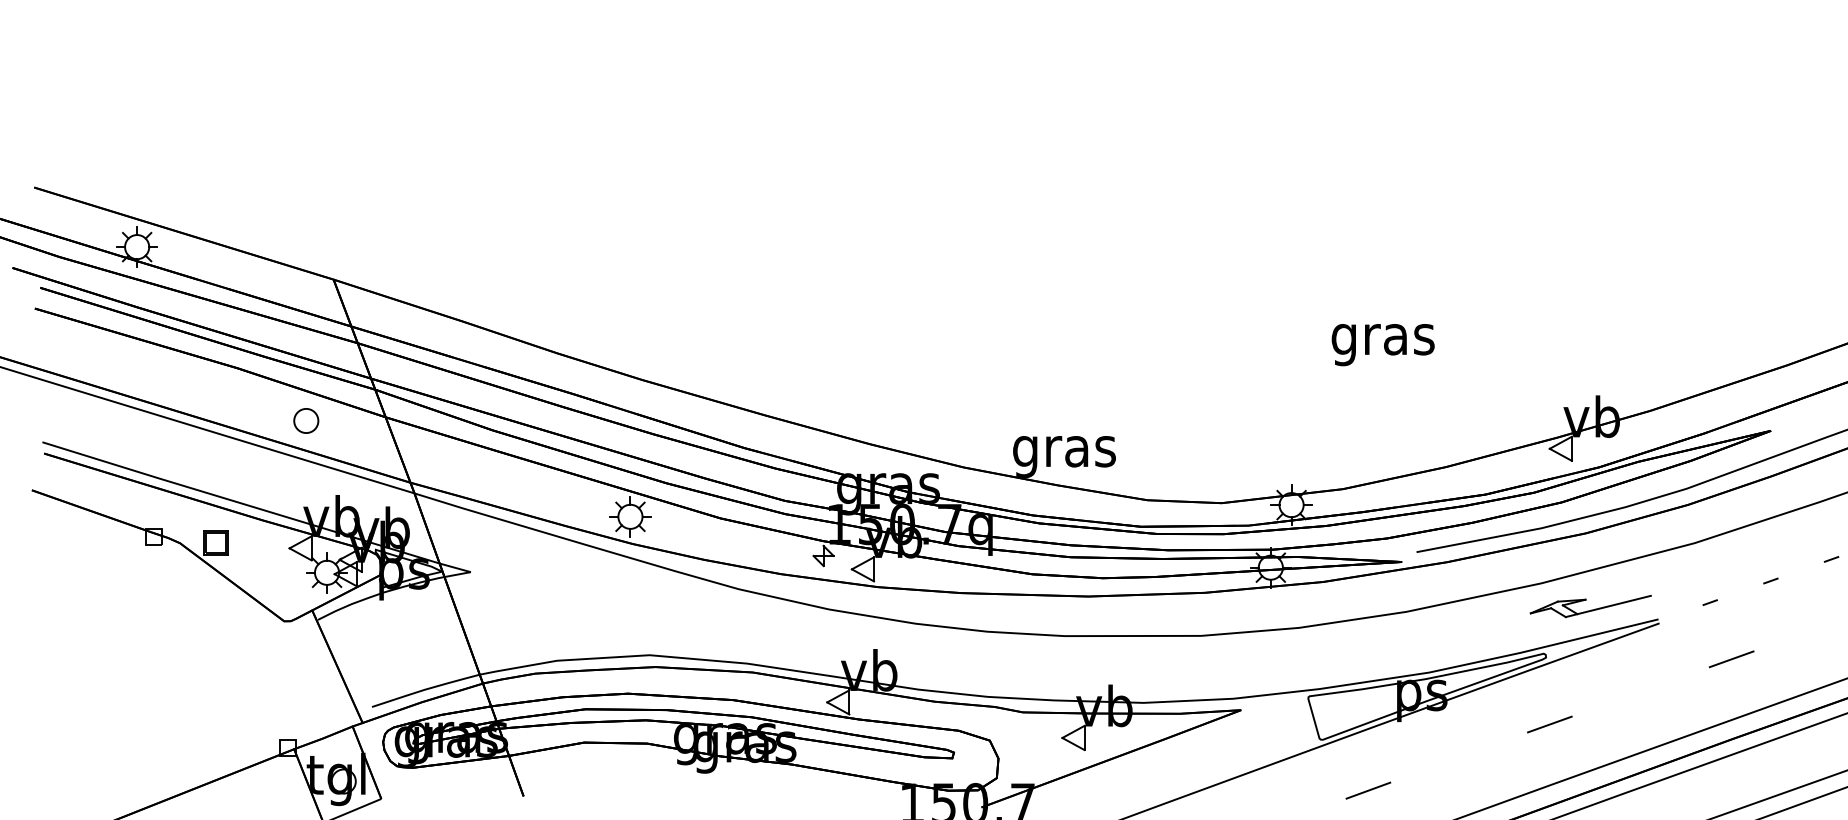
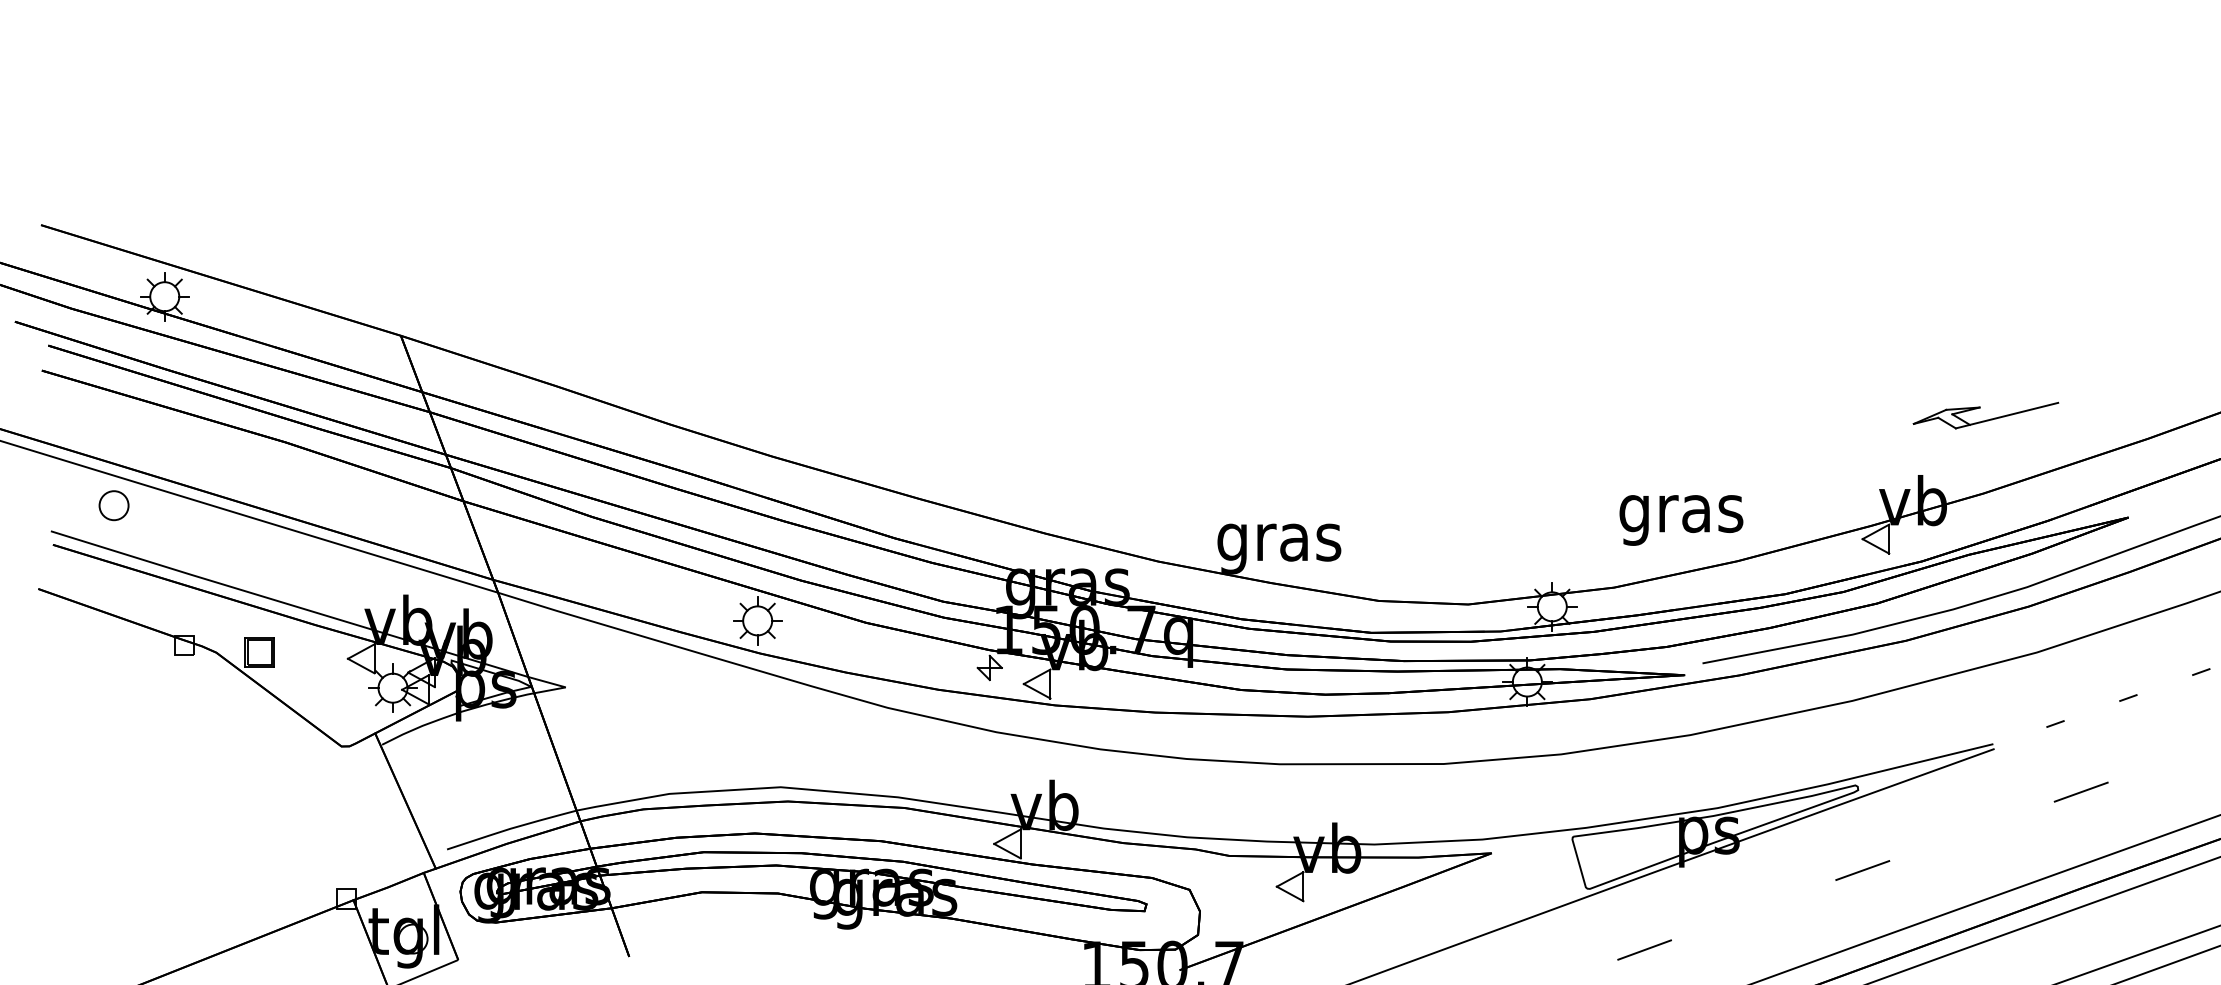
text: (1383, 345) -> (1681, 520), moved
part: (305, 420) -> (113, 505), moved
part: (1590, 606) -> (1985, 415), moved

